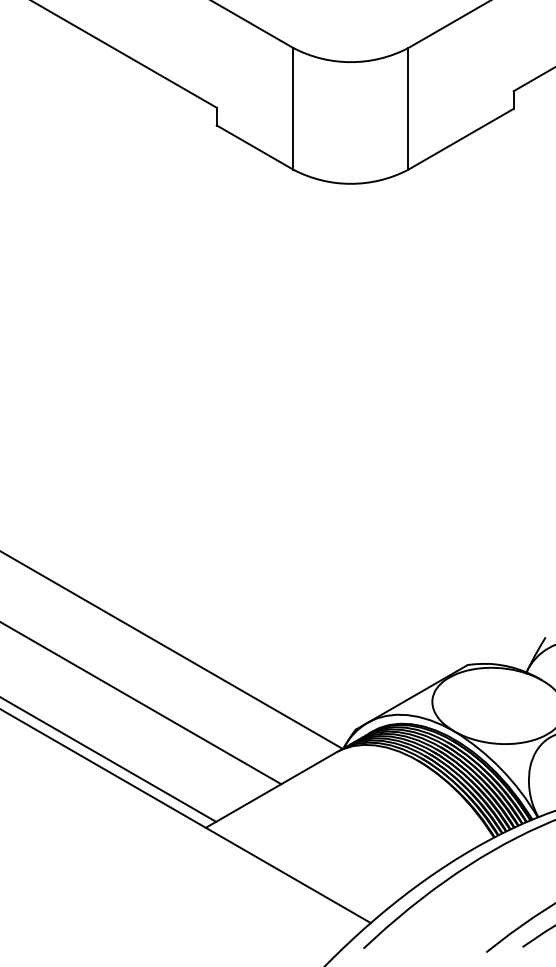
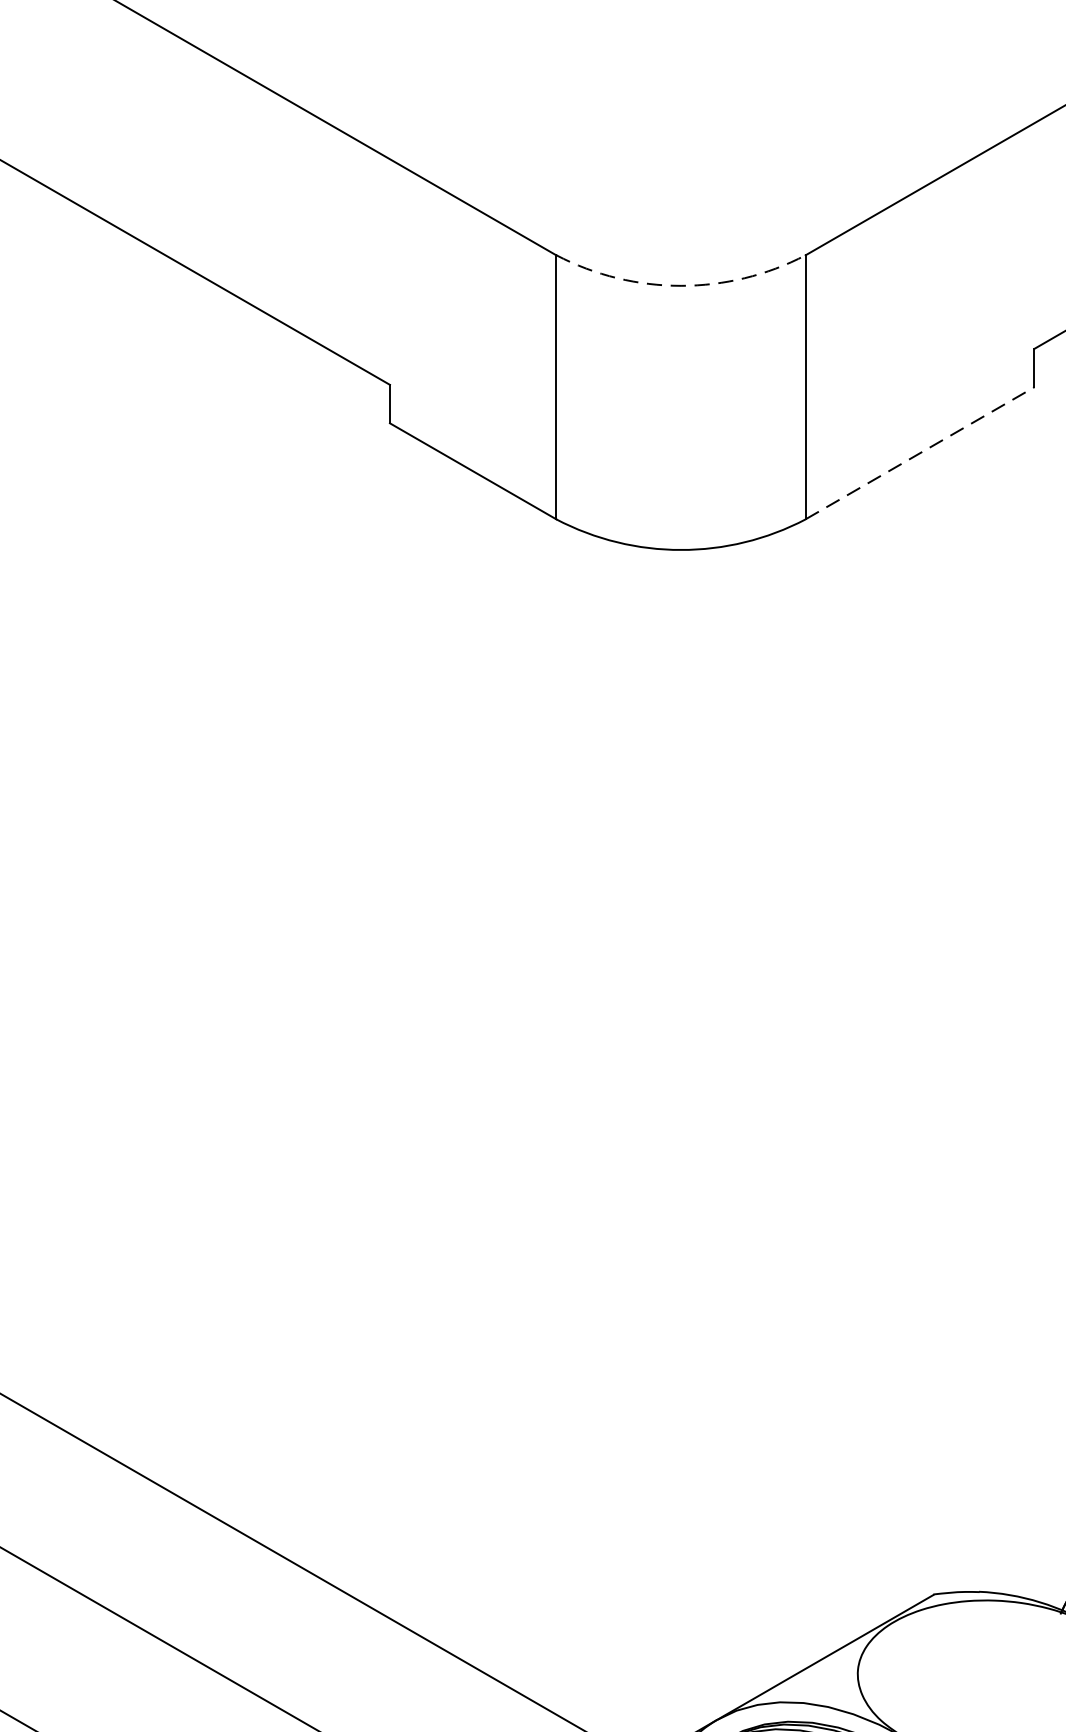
arc: (350, 62) -> (680, 286), solid -> dashed
line: (461, 139) -> (921, 453), solid -> dashed

